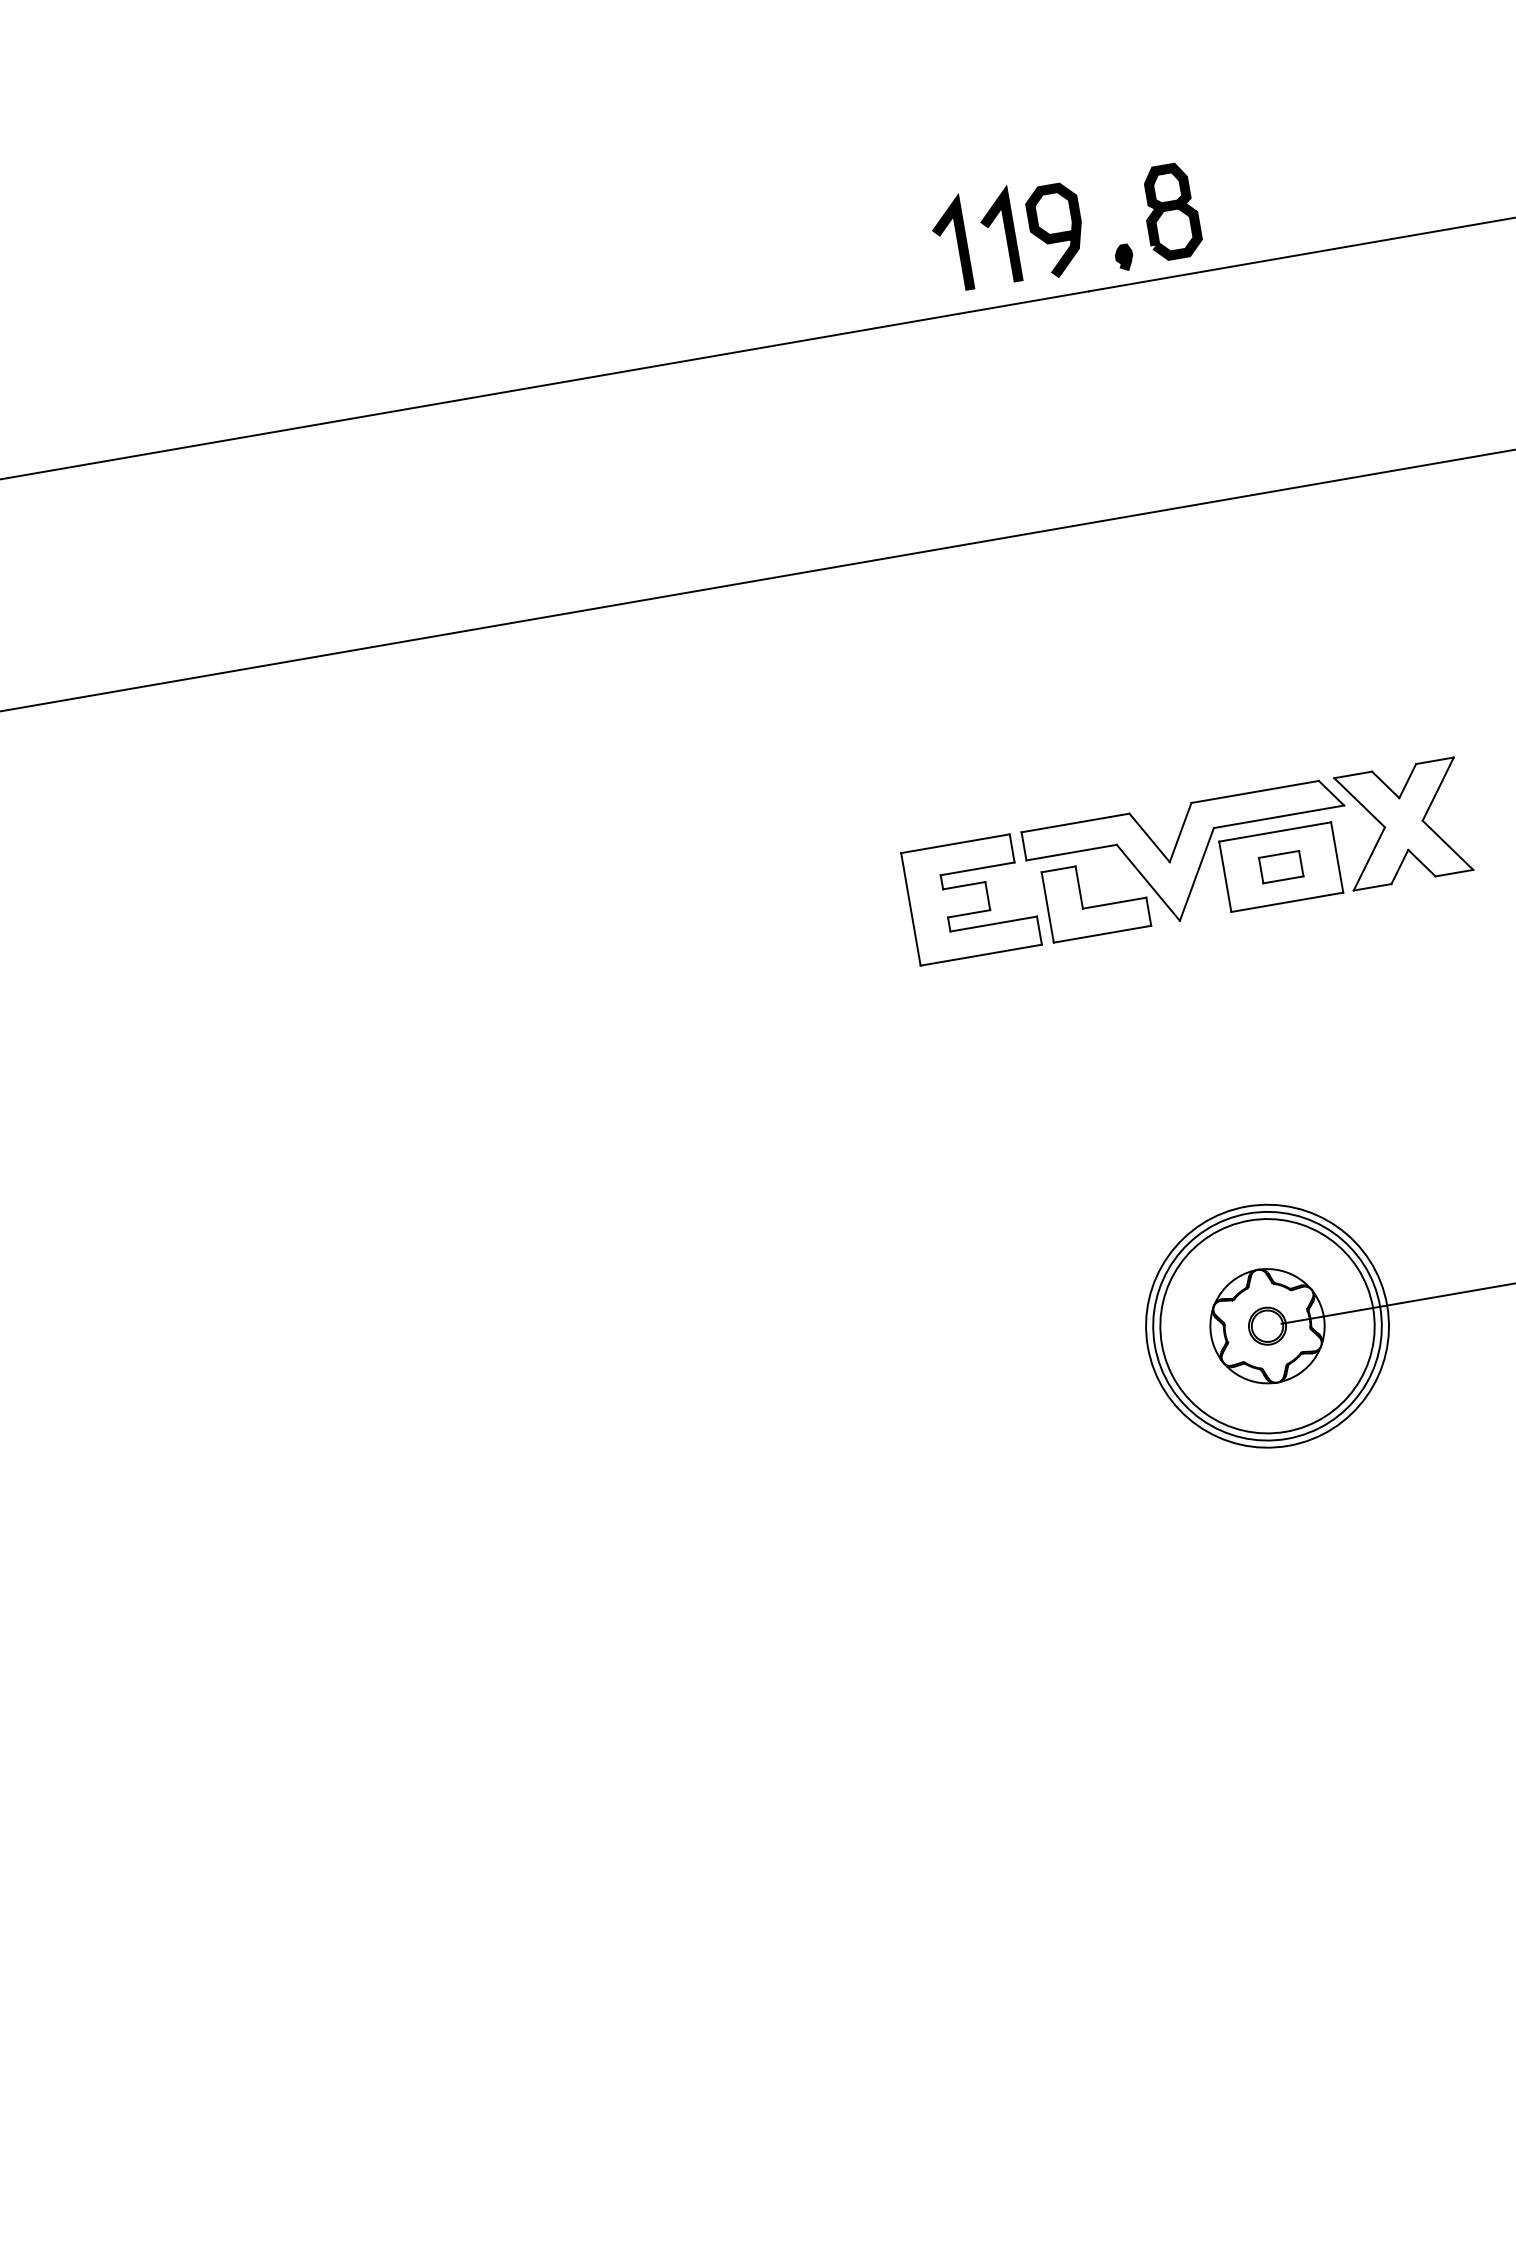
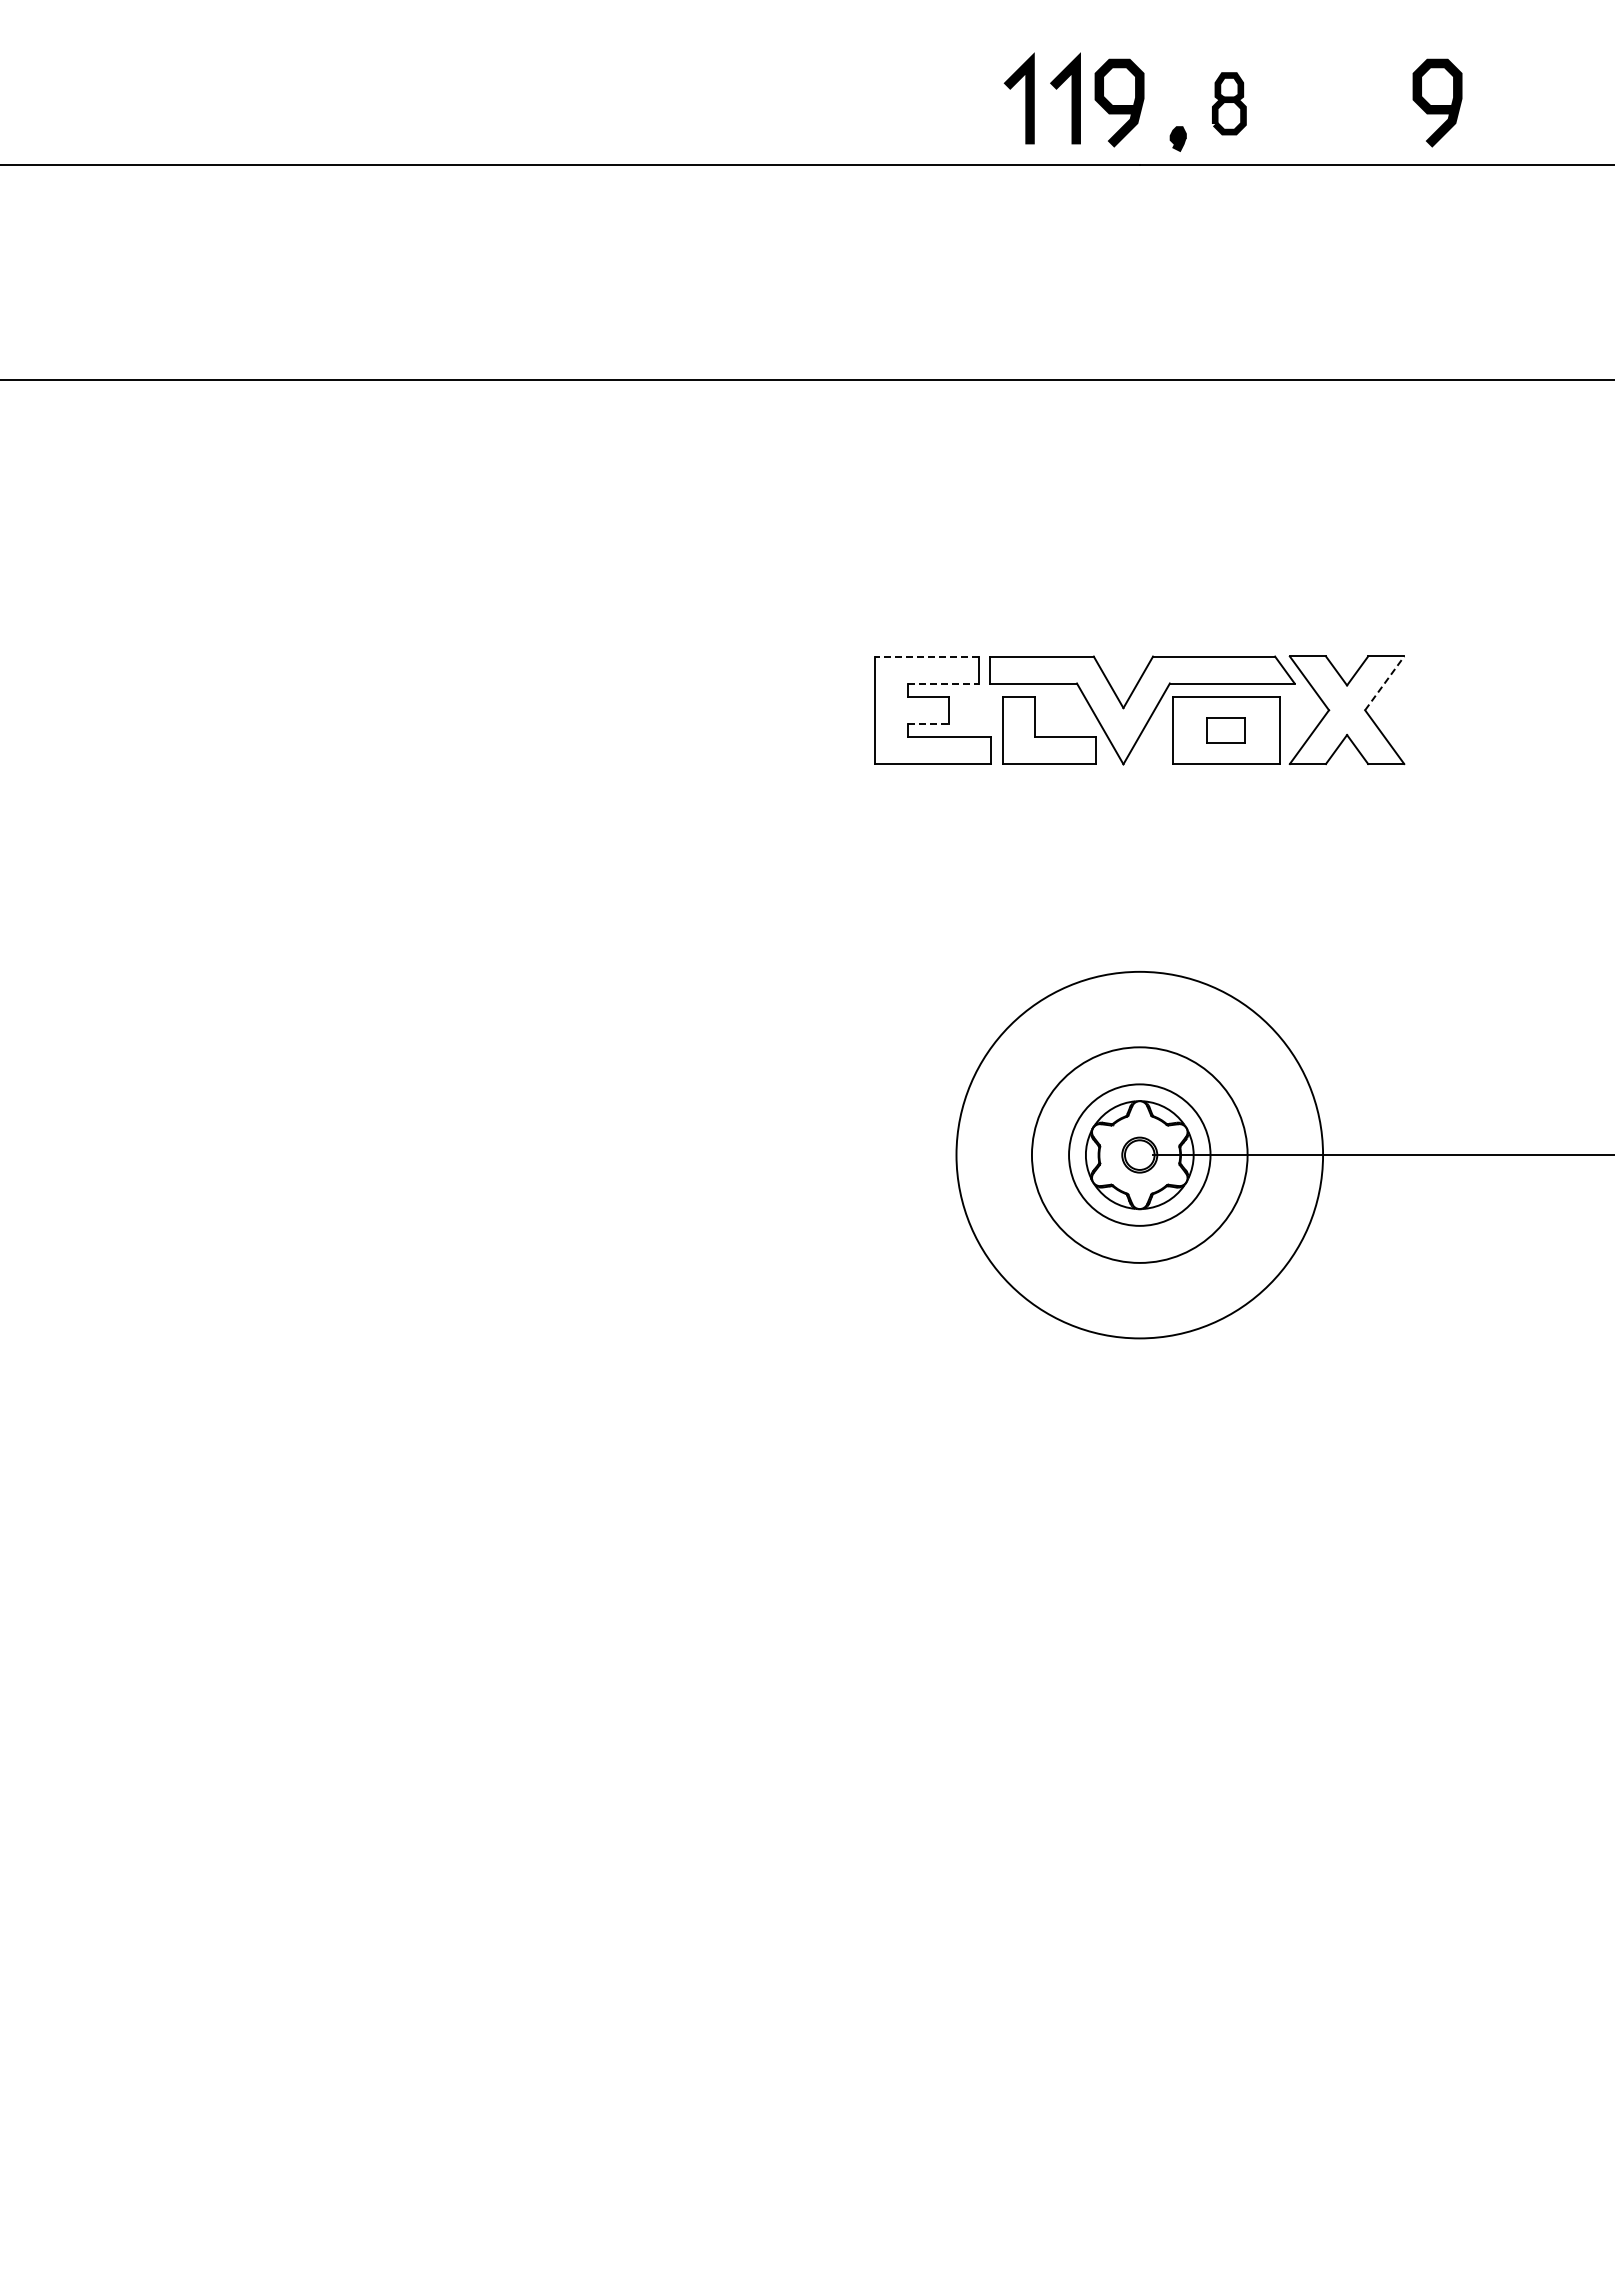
curve: (1389, 175) -> (1437, 105), added
part: (1171, 211) -> (1229, 103), size x0.7
line: (1438, 788) -> (1385, 682), solid -> dashed
line: (955, 843) -> (927, 656), solid -> dashed
line: (978, 868) -> (944, 683), solid -> dashed
line: (969, 913) -> (929, 723), solid -> dashed
circle: (1267, 1325) -> (1139, 1154), size x1.6
circle: (1267, 1326) -> (1139, 1155), size x0.7

